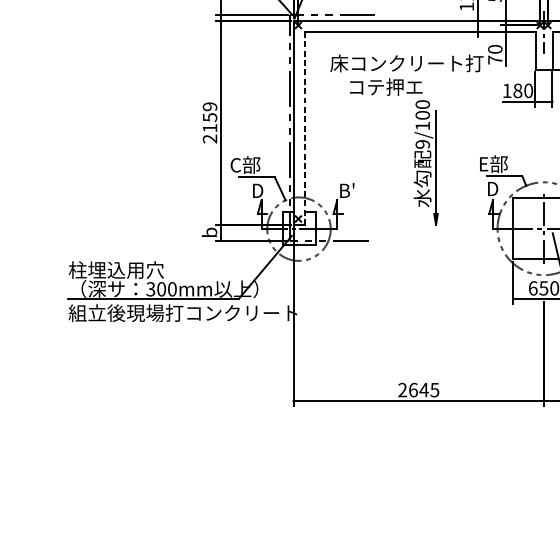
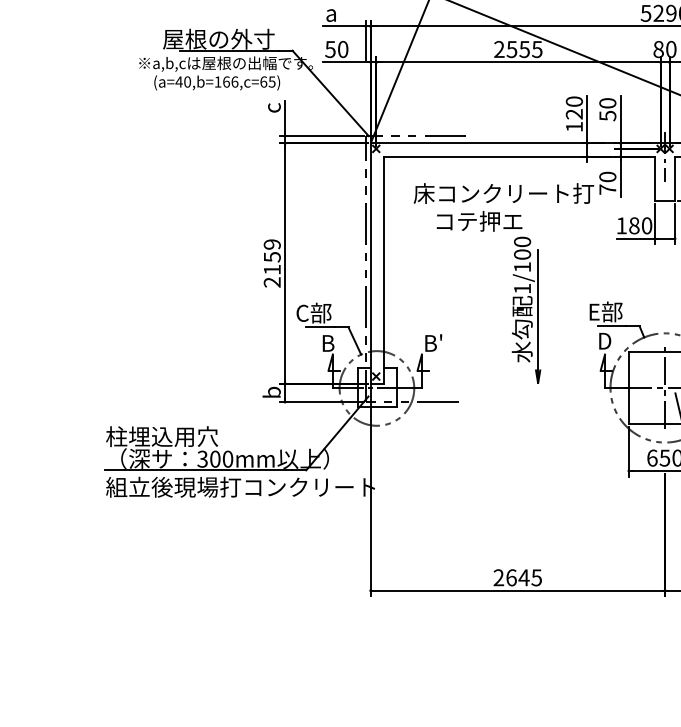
line: (305, 128) -> (384, 269), dashed -> solid
text: (422, 144) -> (522, 288), 9/100 -> 1/100
text: (258, 190) -> (329, 343), D -> B

